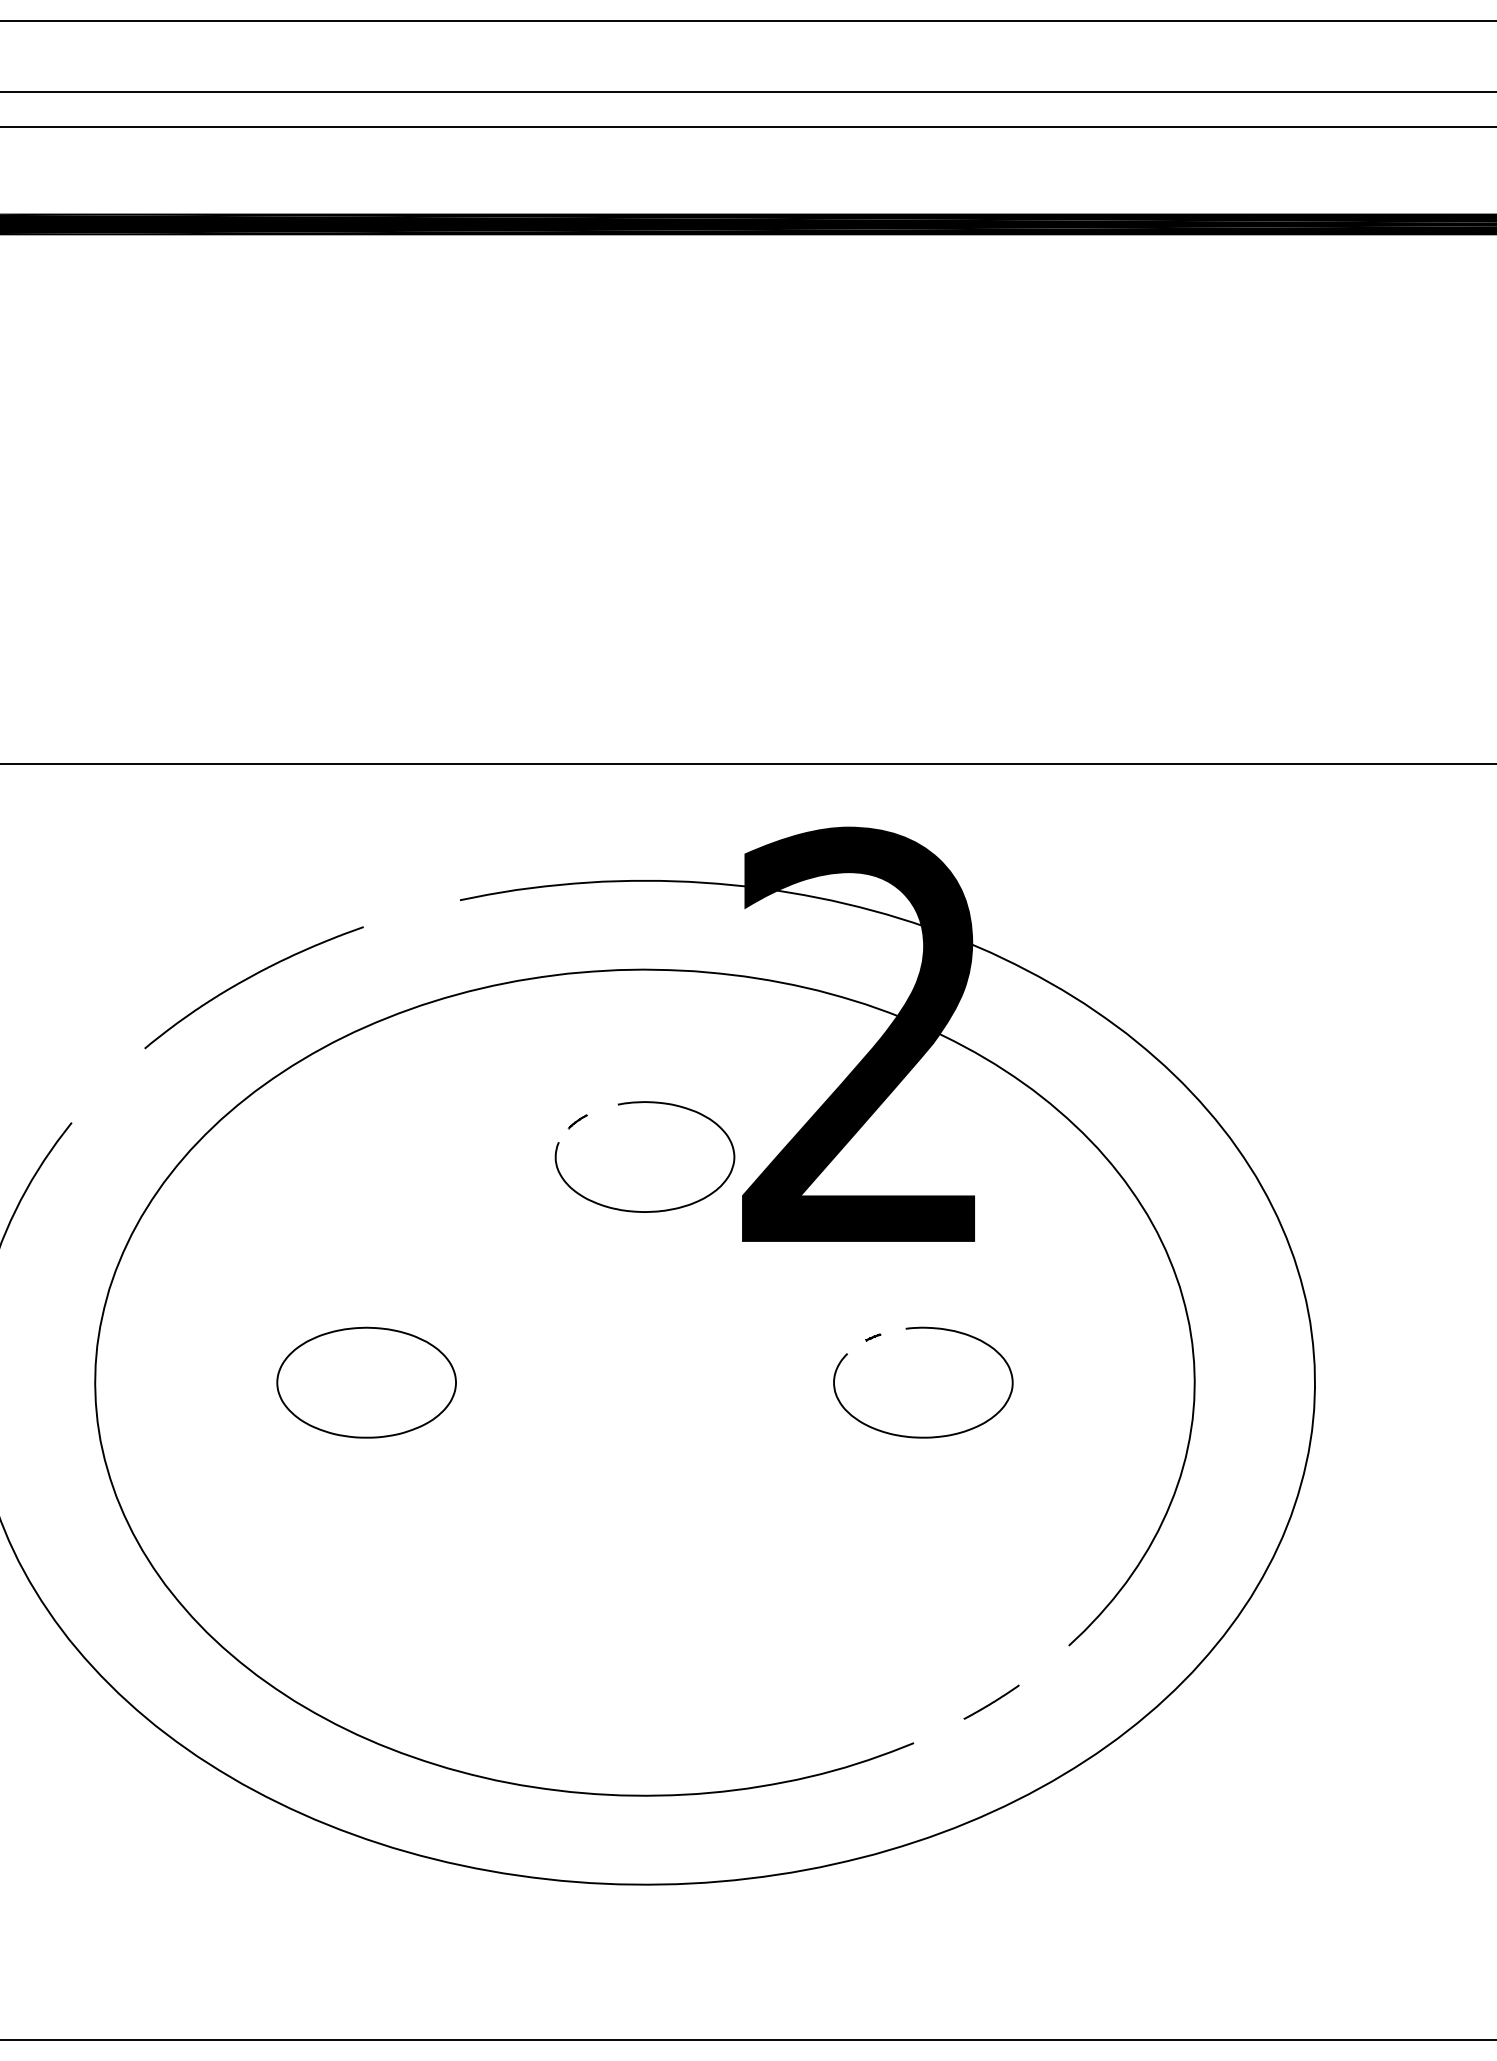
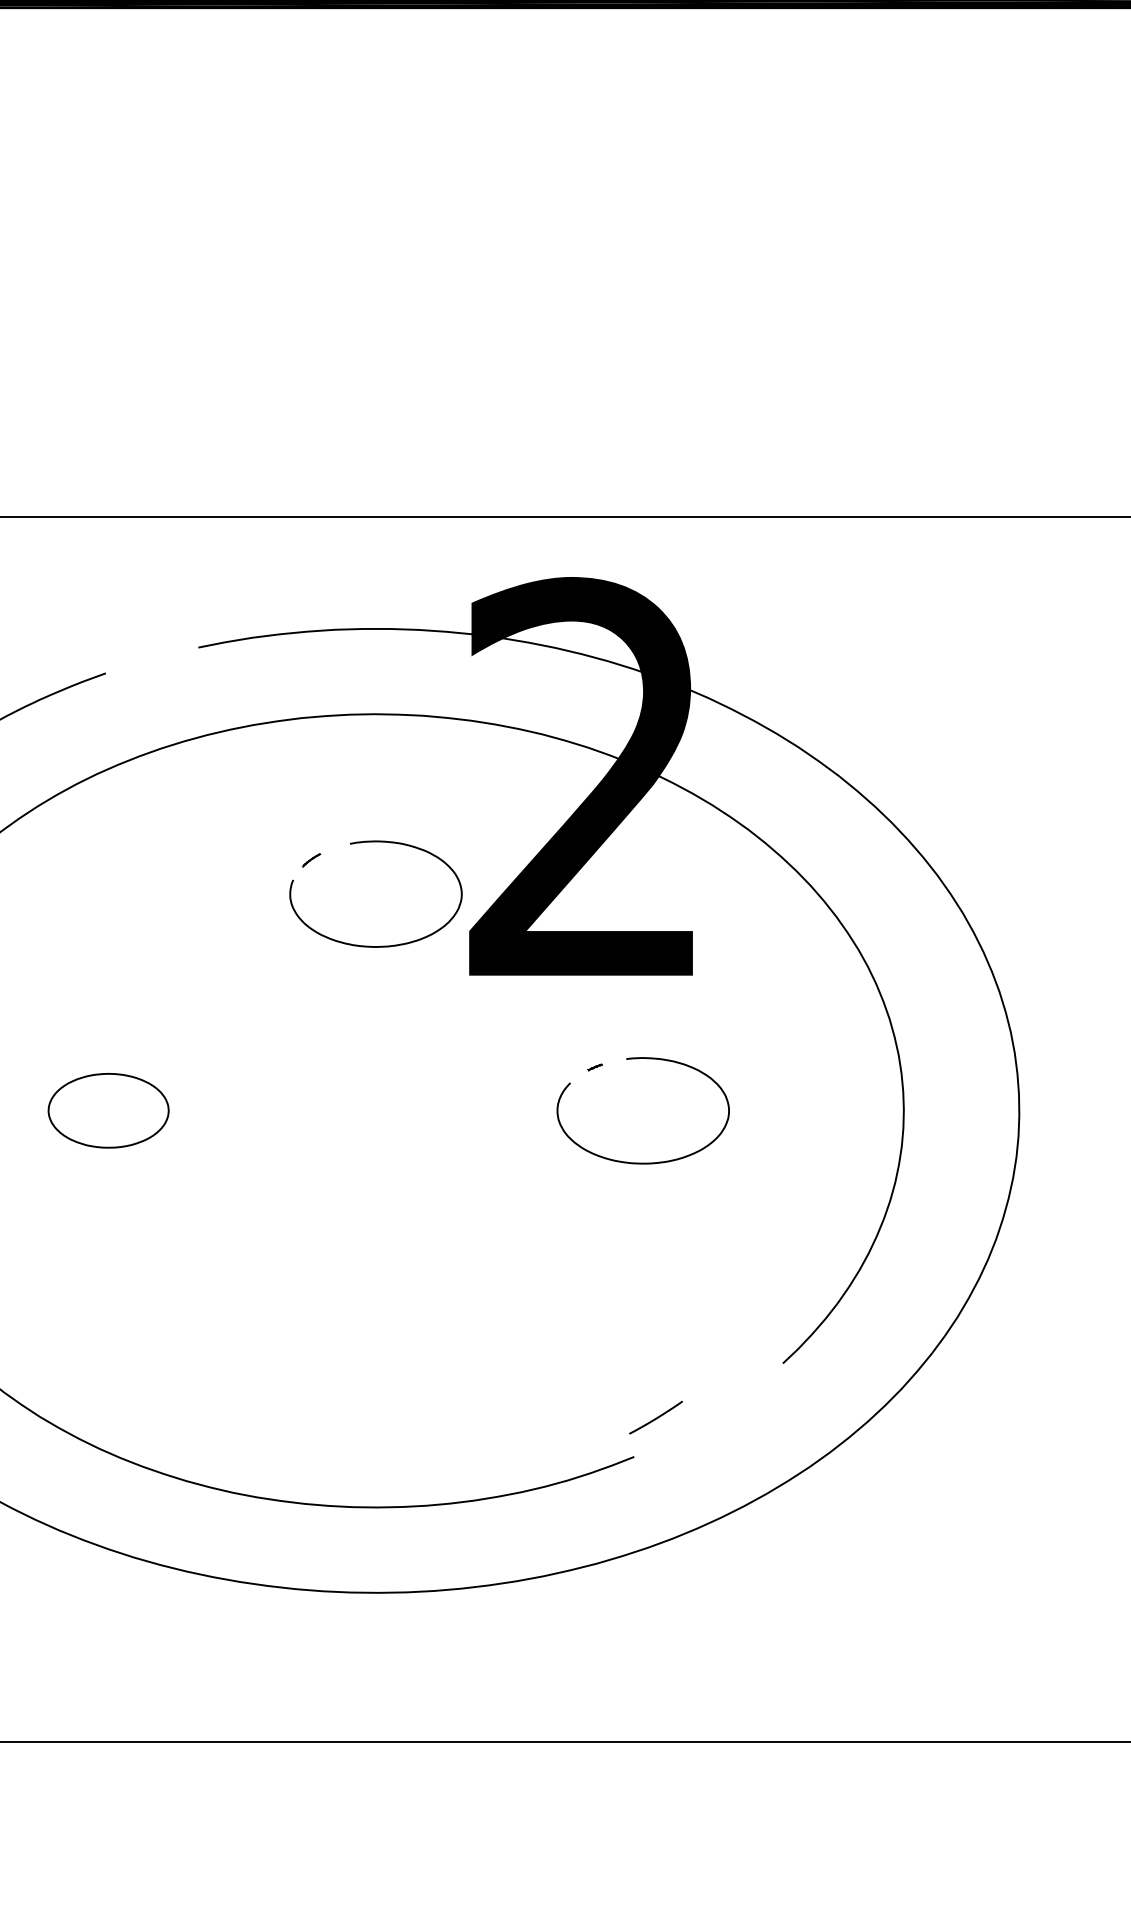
part: (366, 1382) -> (108, 1110), size x0.7
line: (992, 1701) -> (656, 1416), moved

